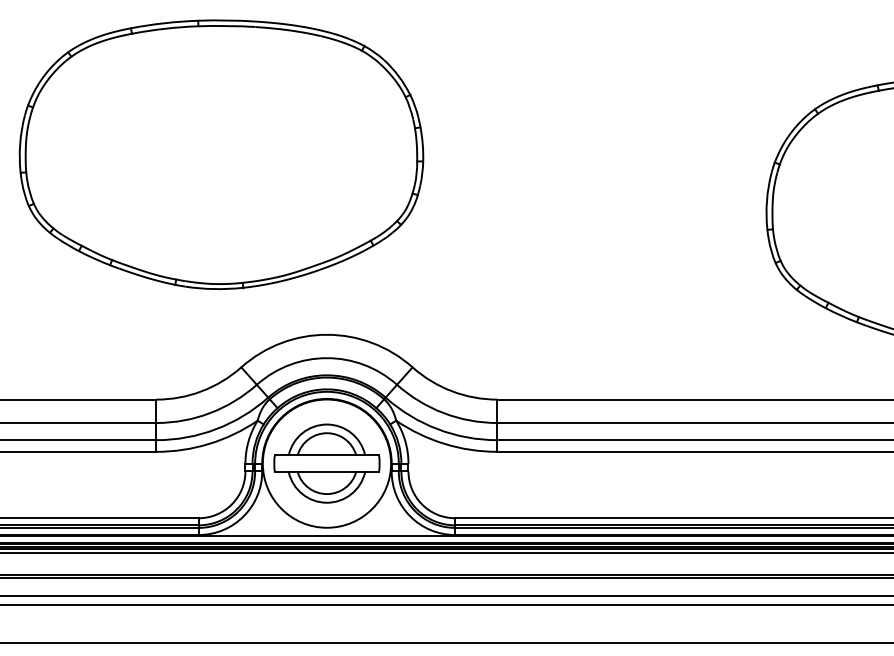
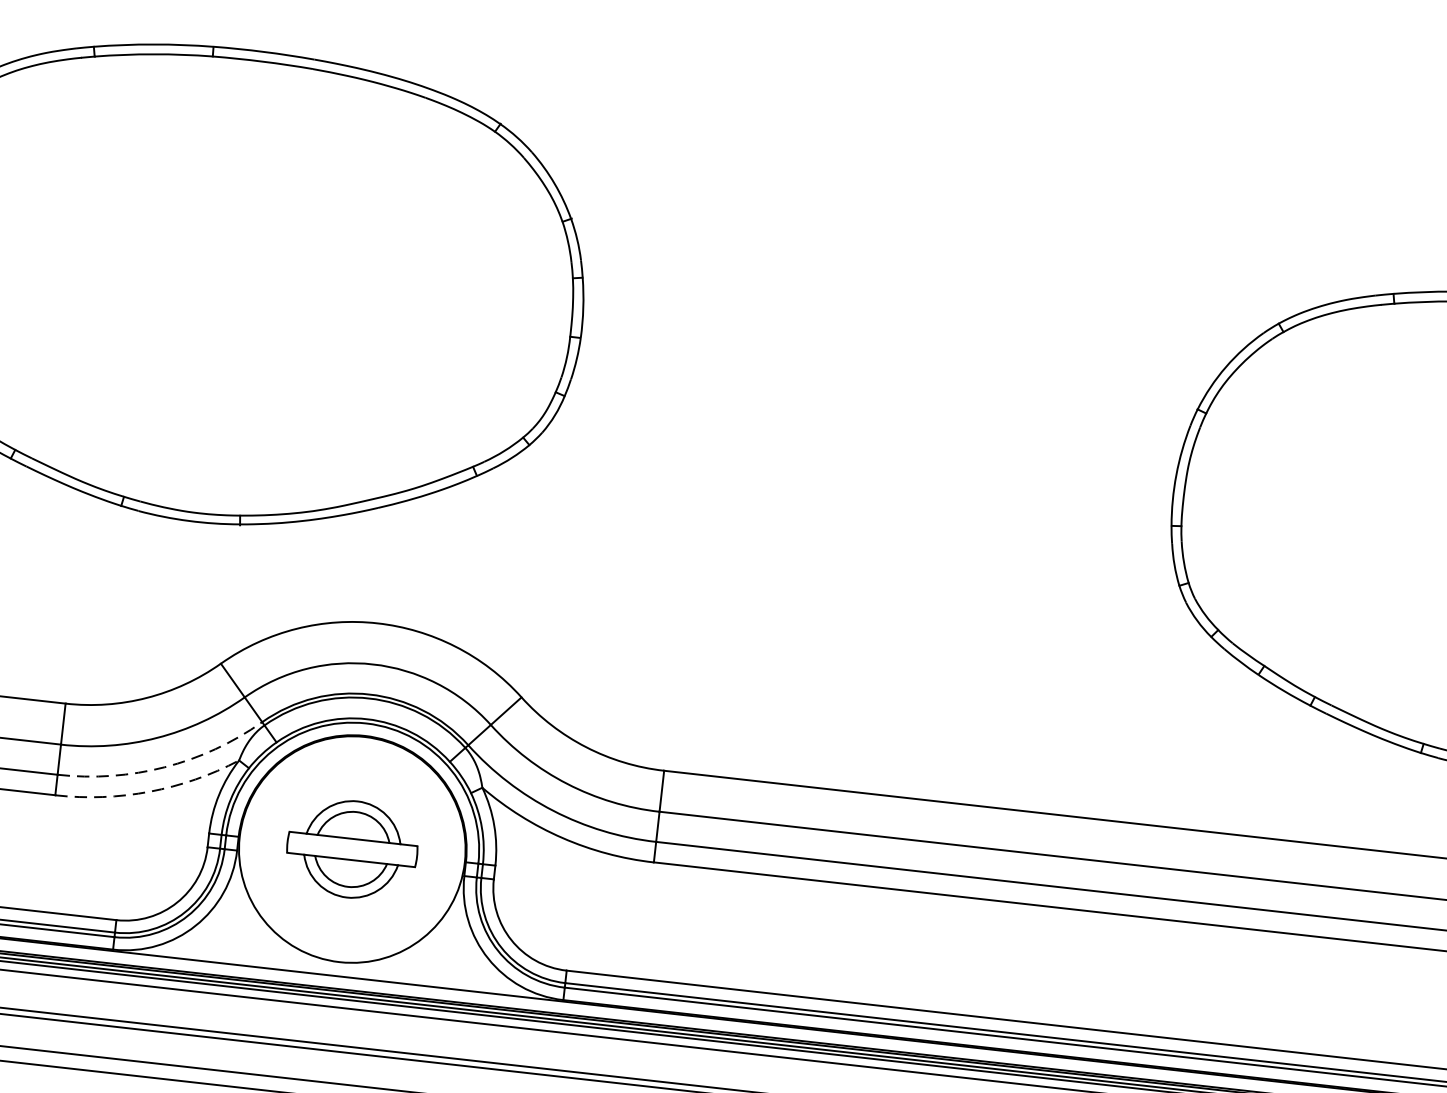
arc: (216, 429) -> (165, 767), solid -> dashed
arc: (209, 443) -> (150, 791), solid -> dashed
part: (326, 463) -> (351, 849), size x0.7

